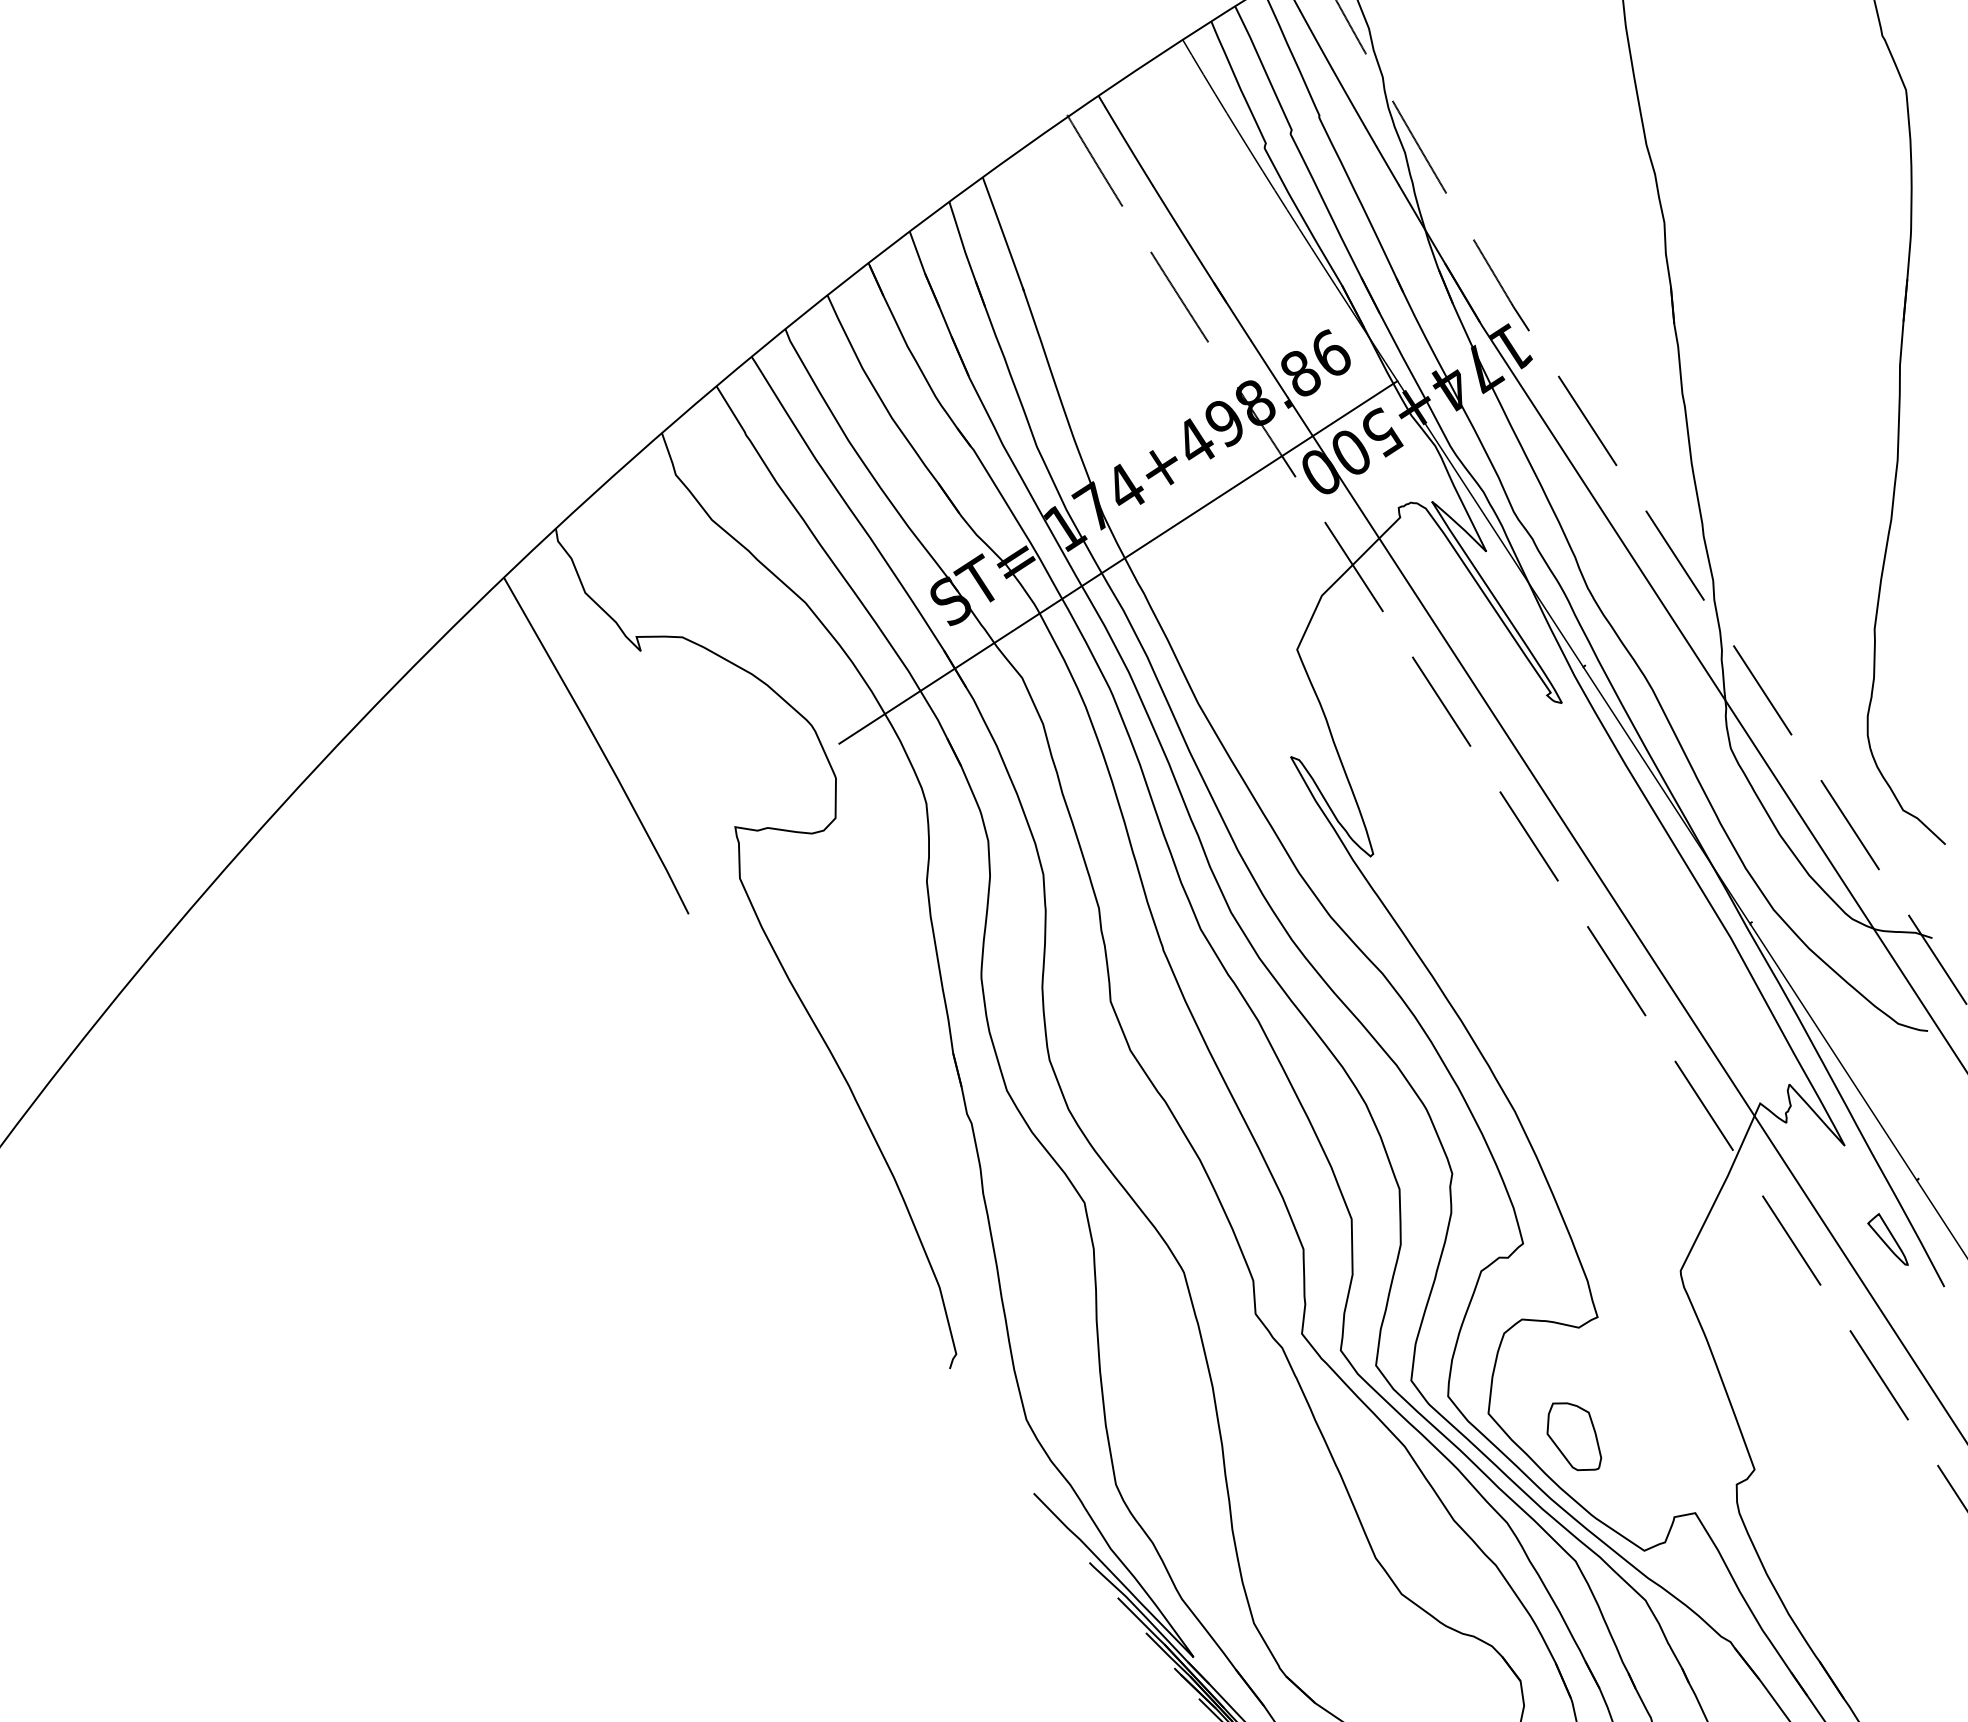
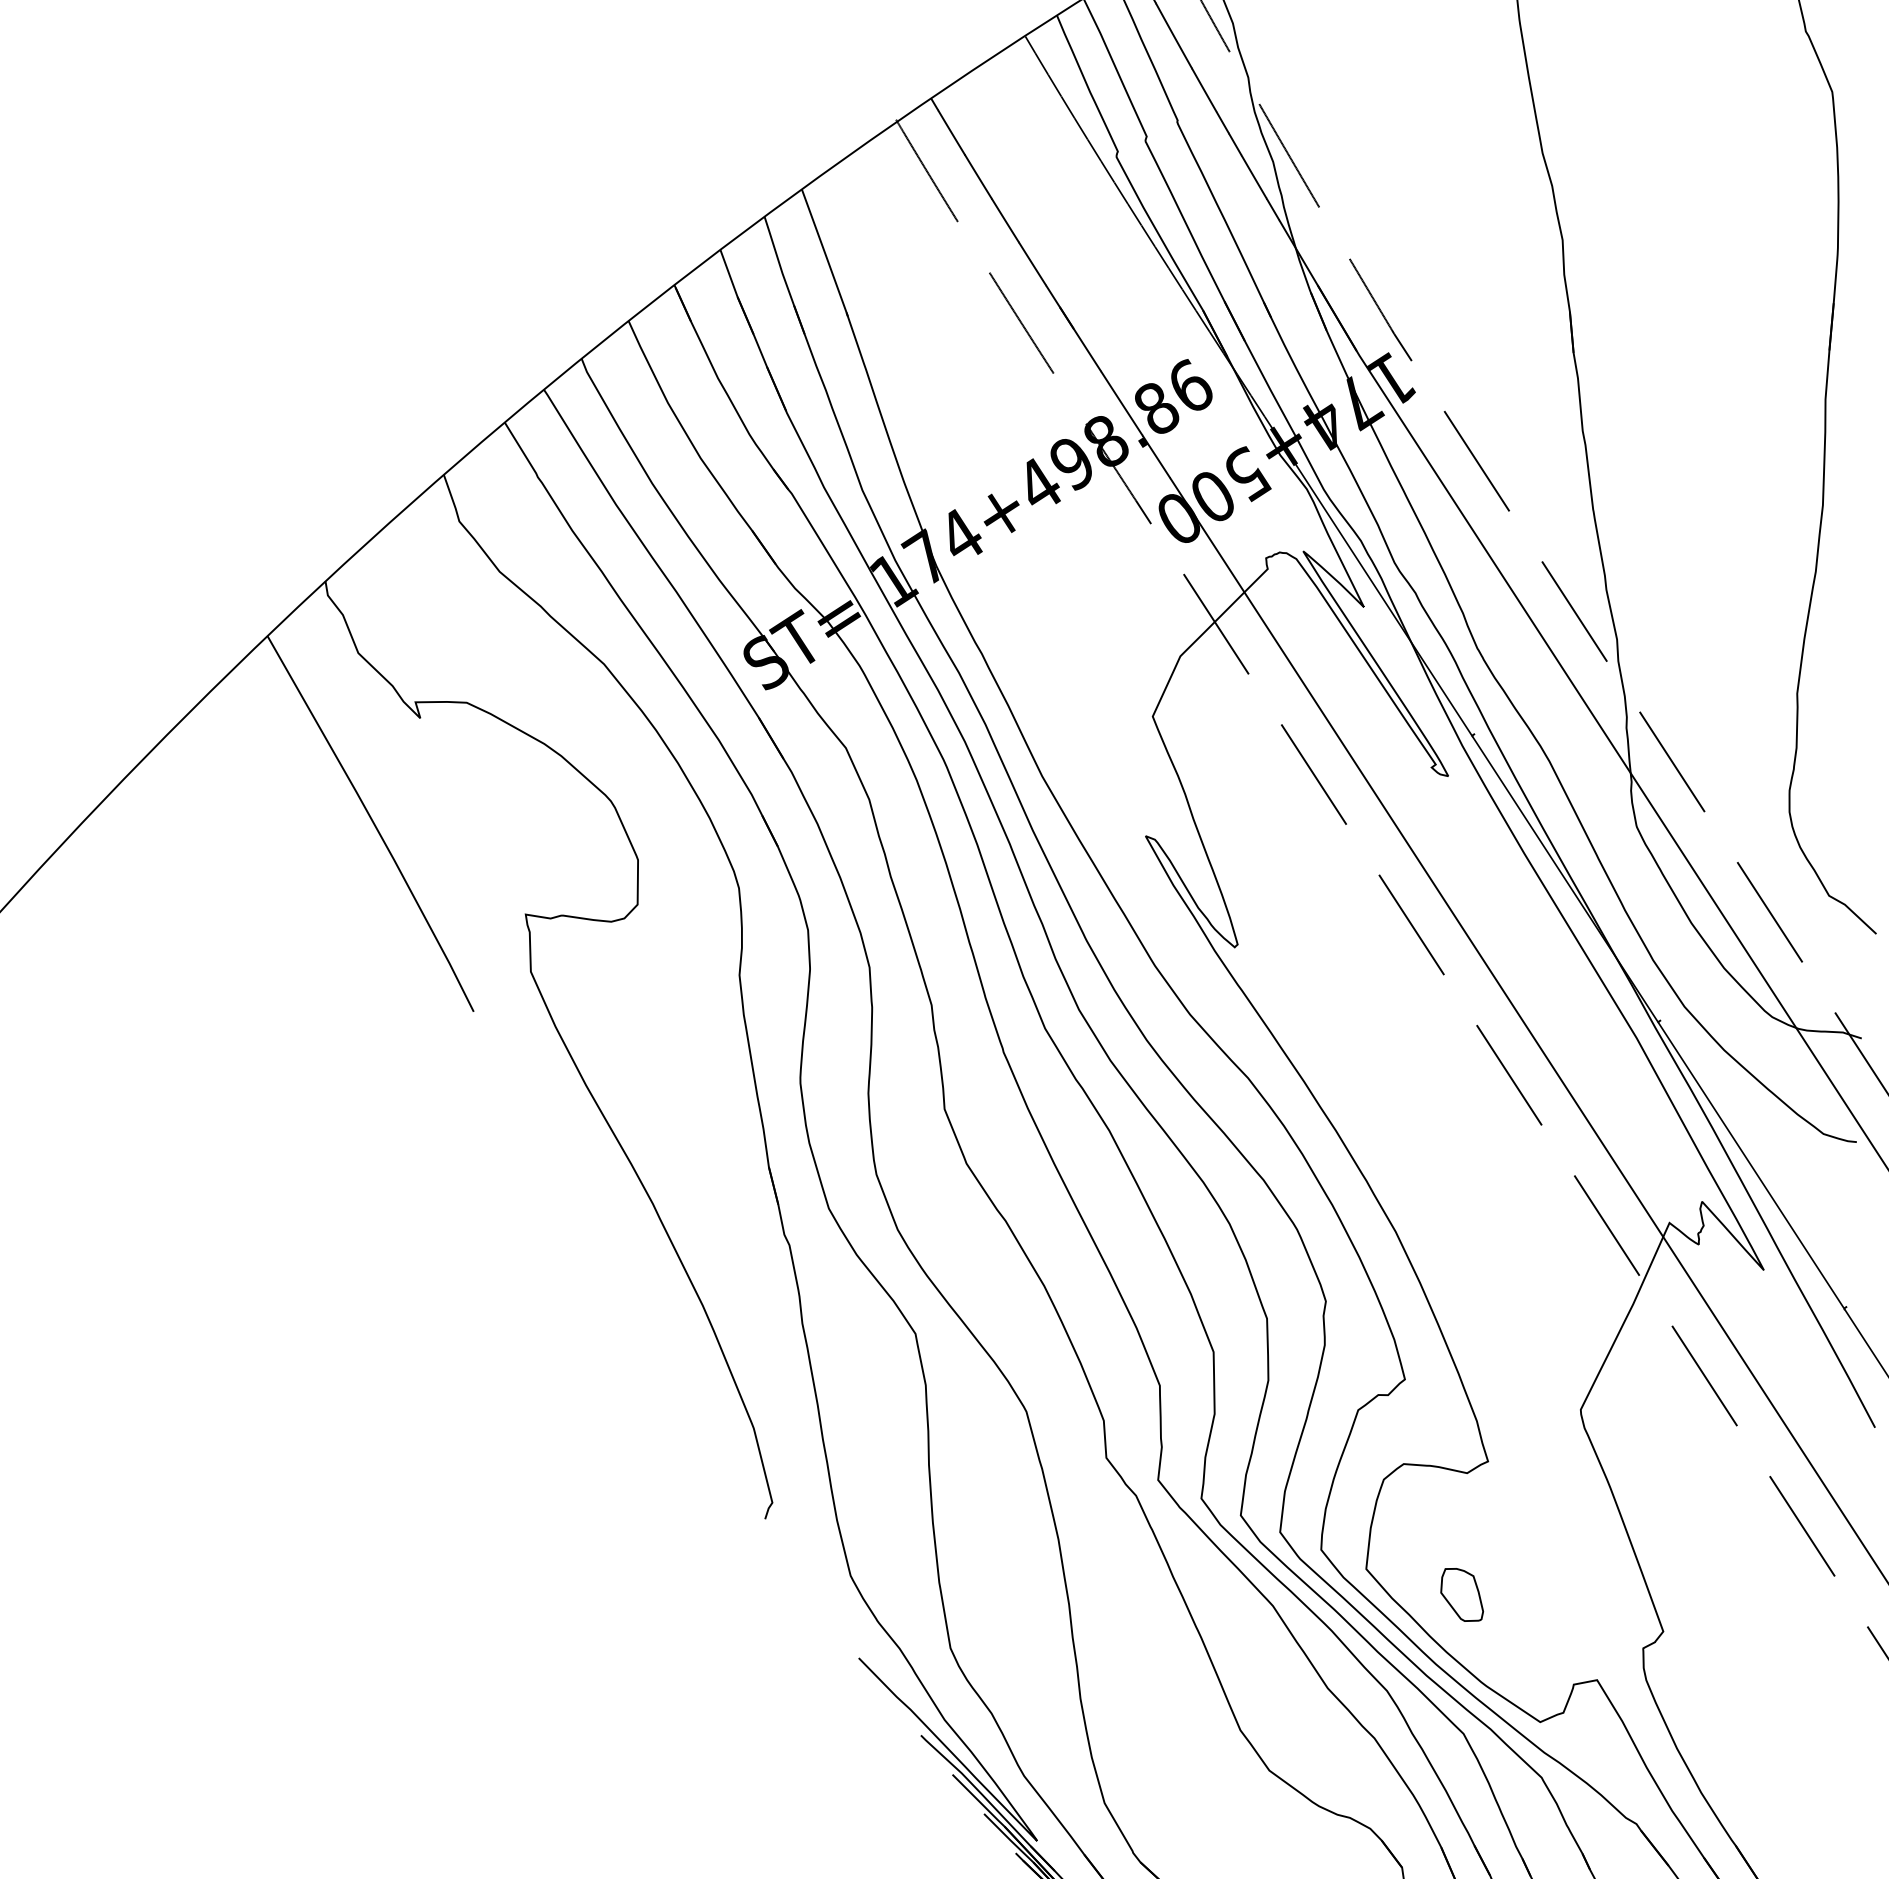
line: (1118, 562) -> (953, 619), removed
part: (1887, 1239) -> (1811, 1374), removed
part: (1574, 1436) -> (1462, 1594), size x0.7

